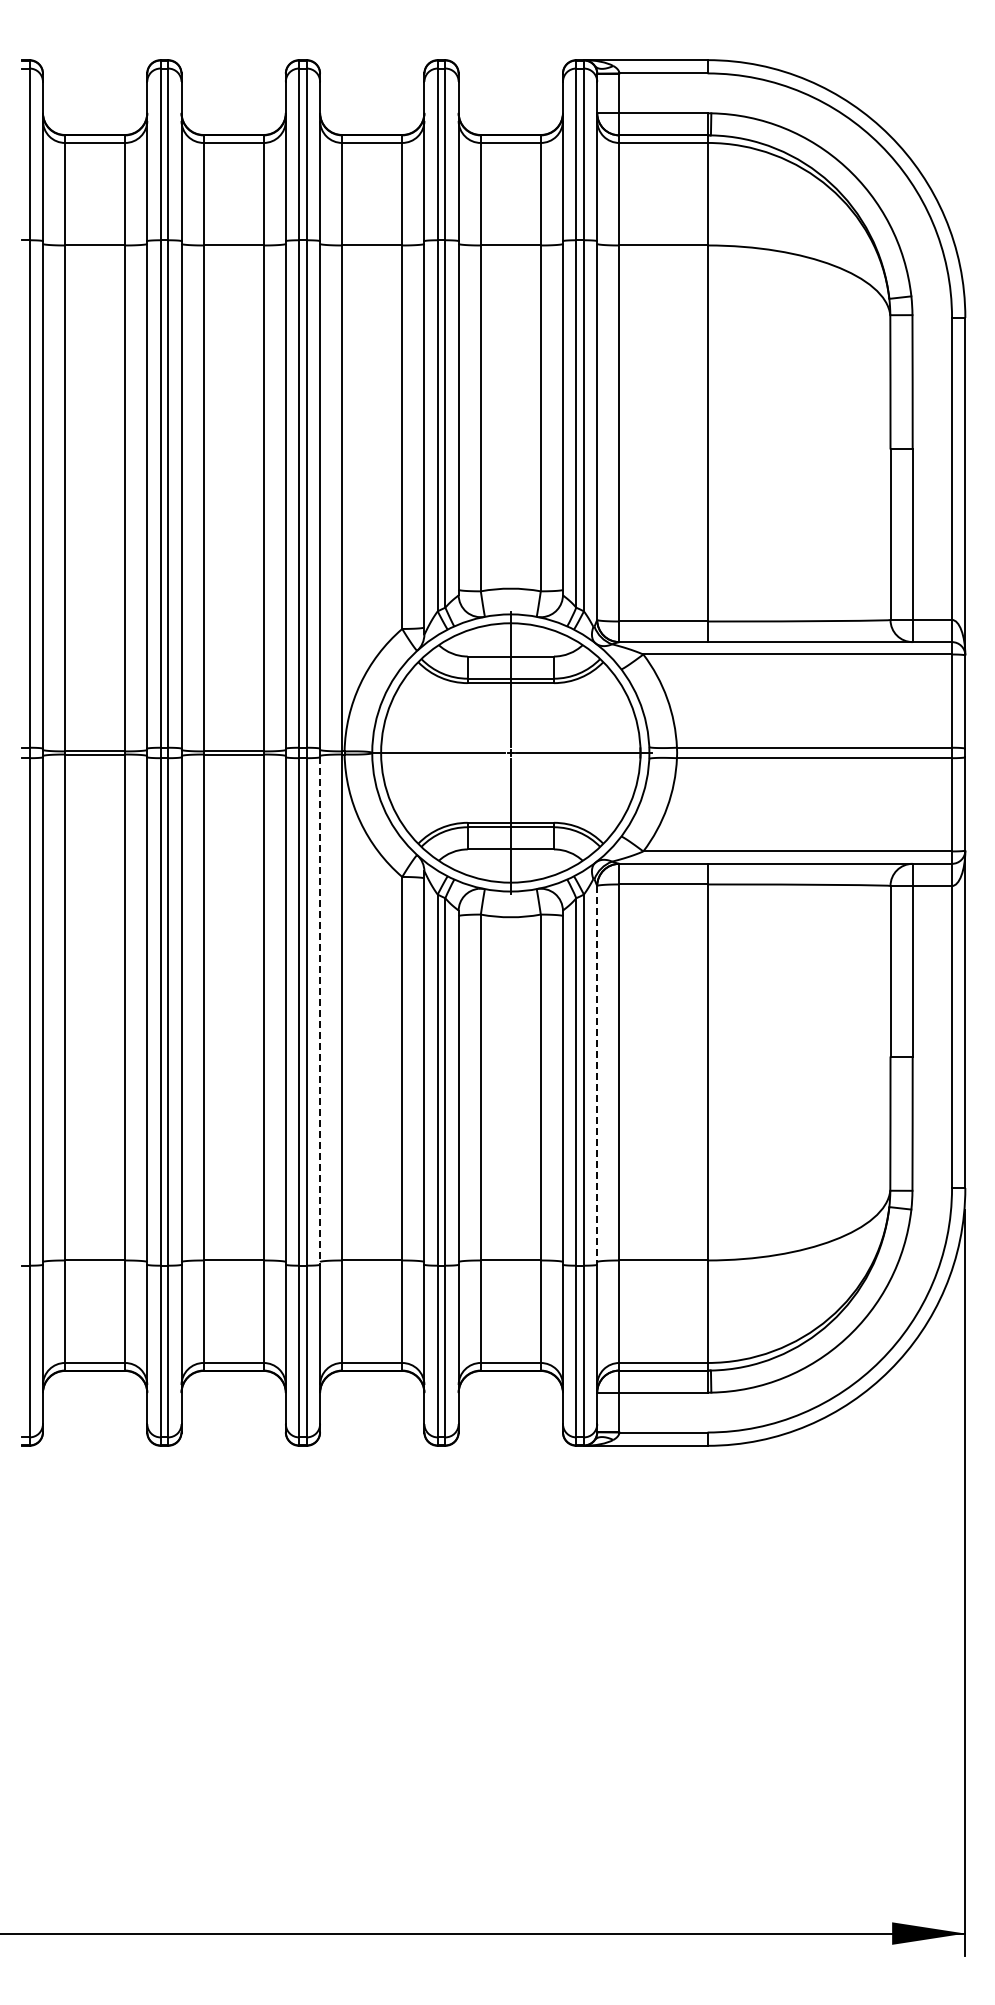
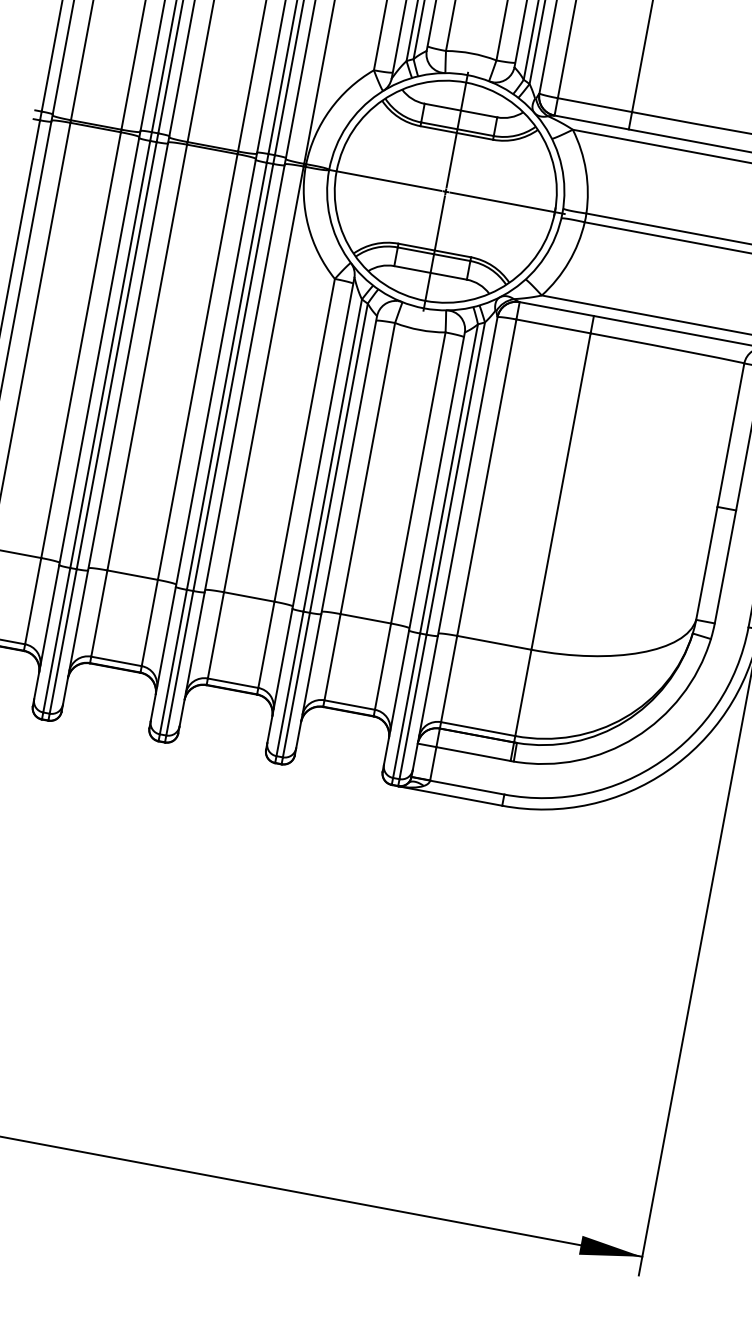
line: (320, 1011) -> (244, 379), dashed -> solid
line: (597, 1075) -> (467, 476), dashed -> solid

